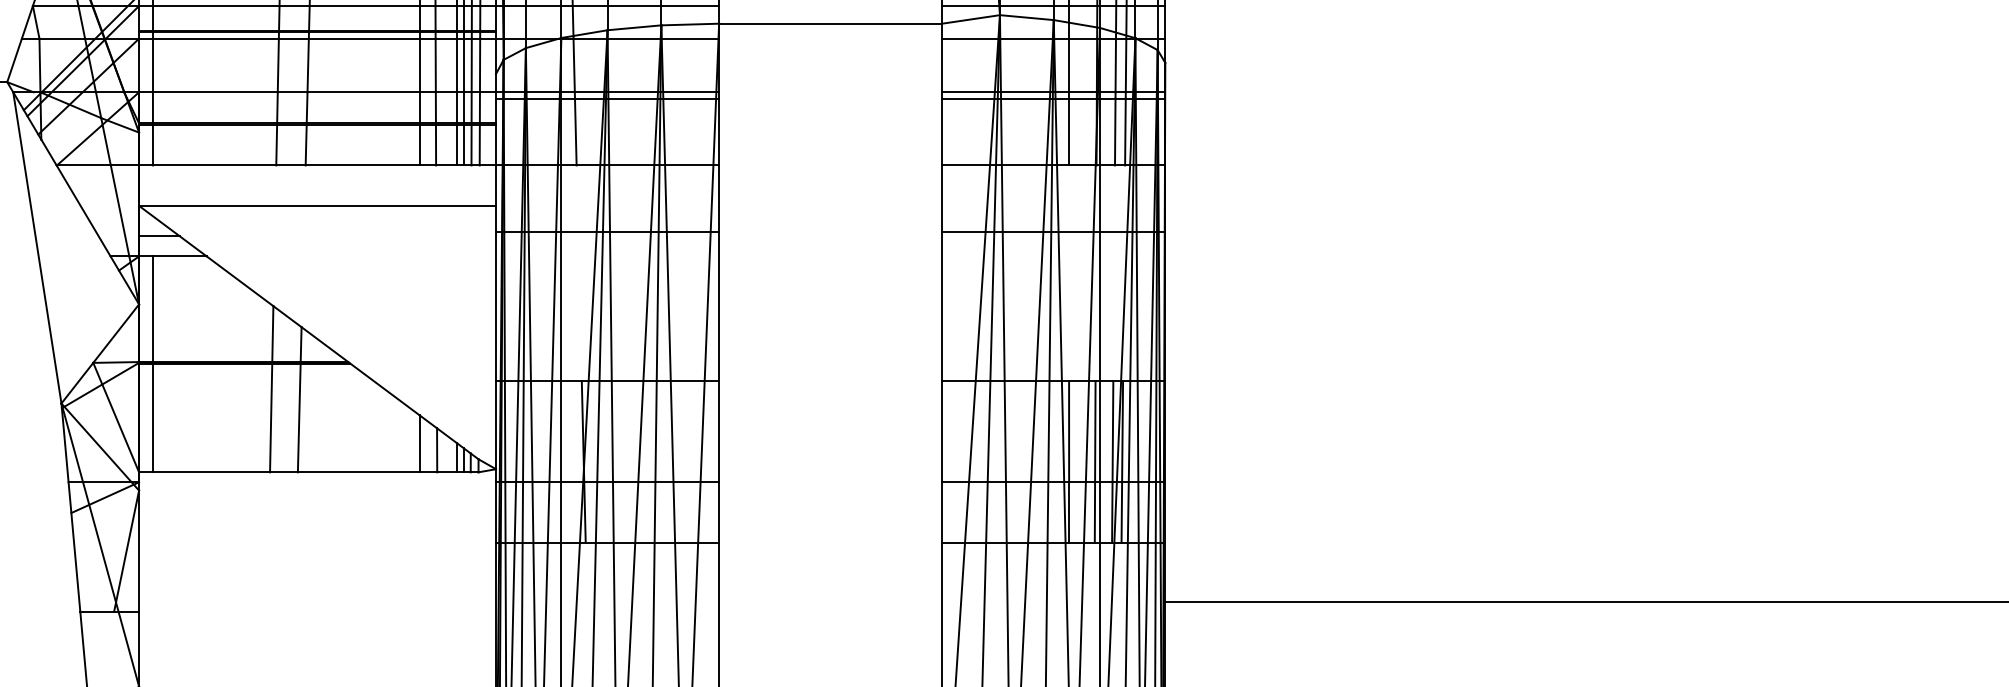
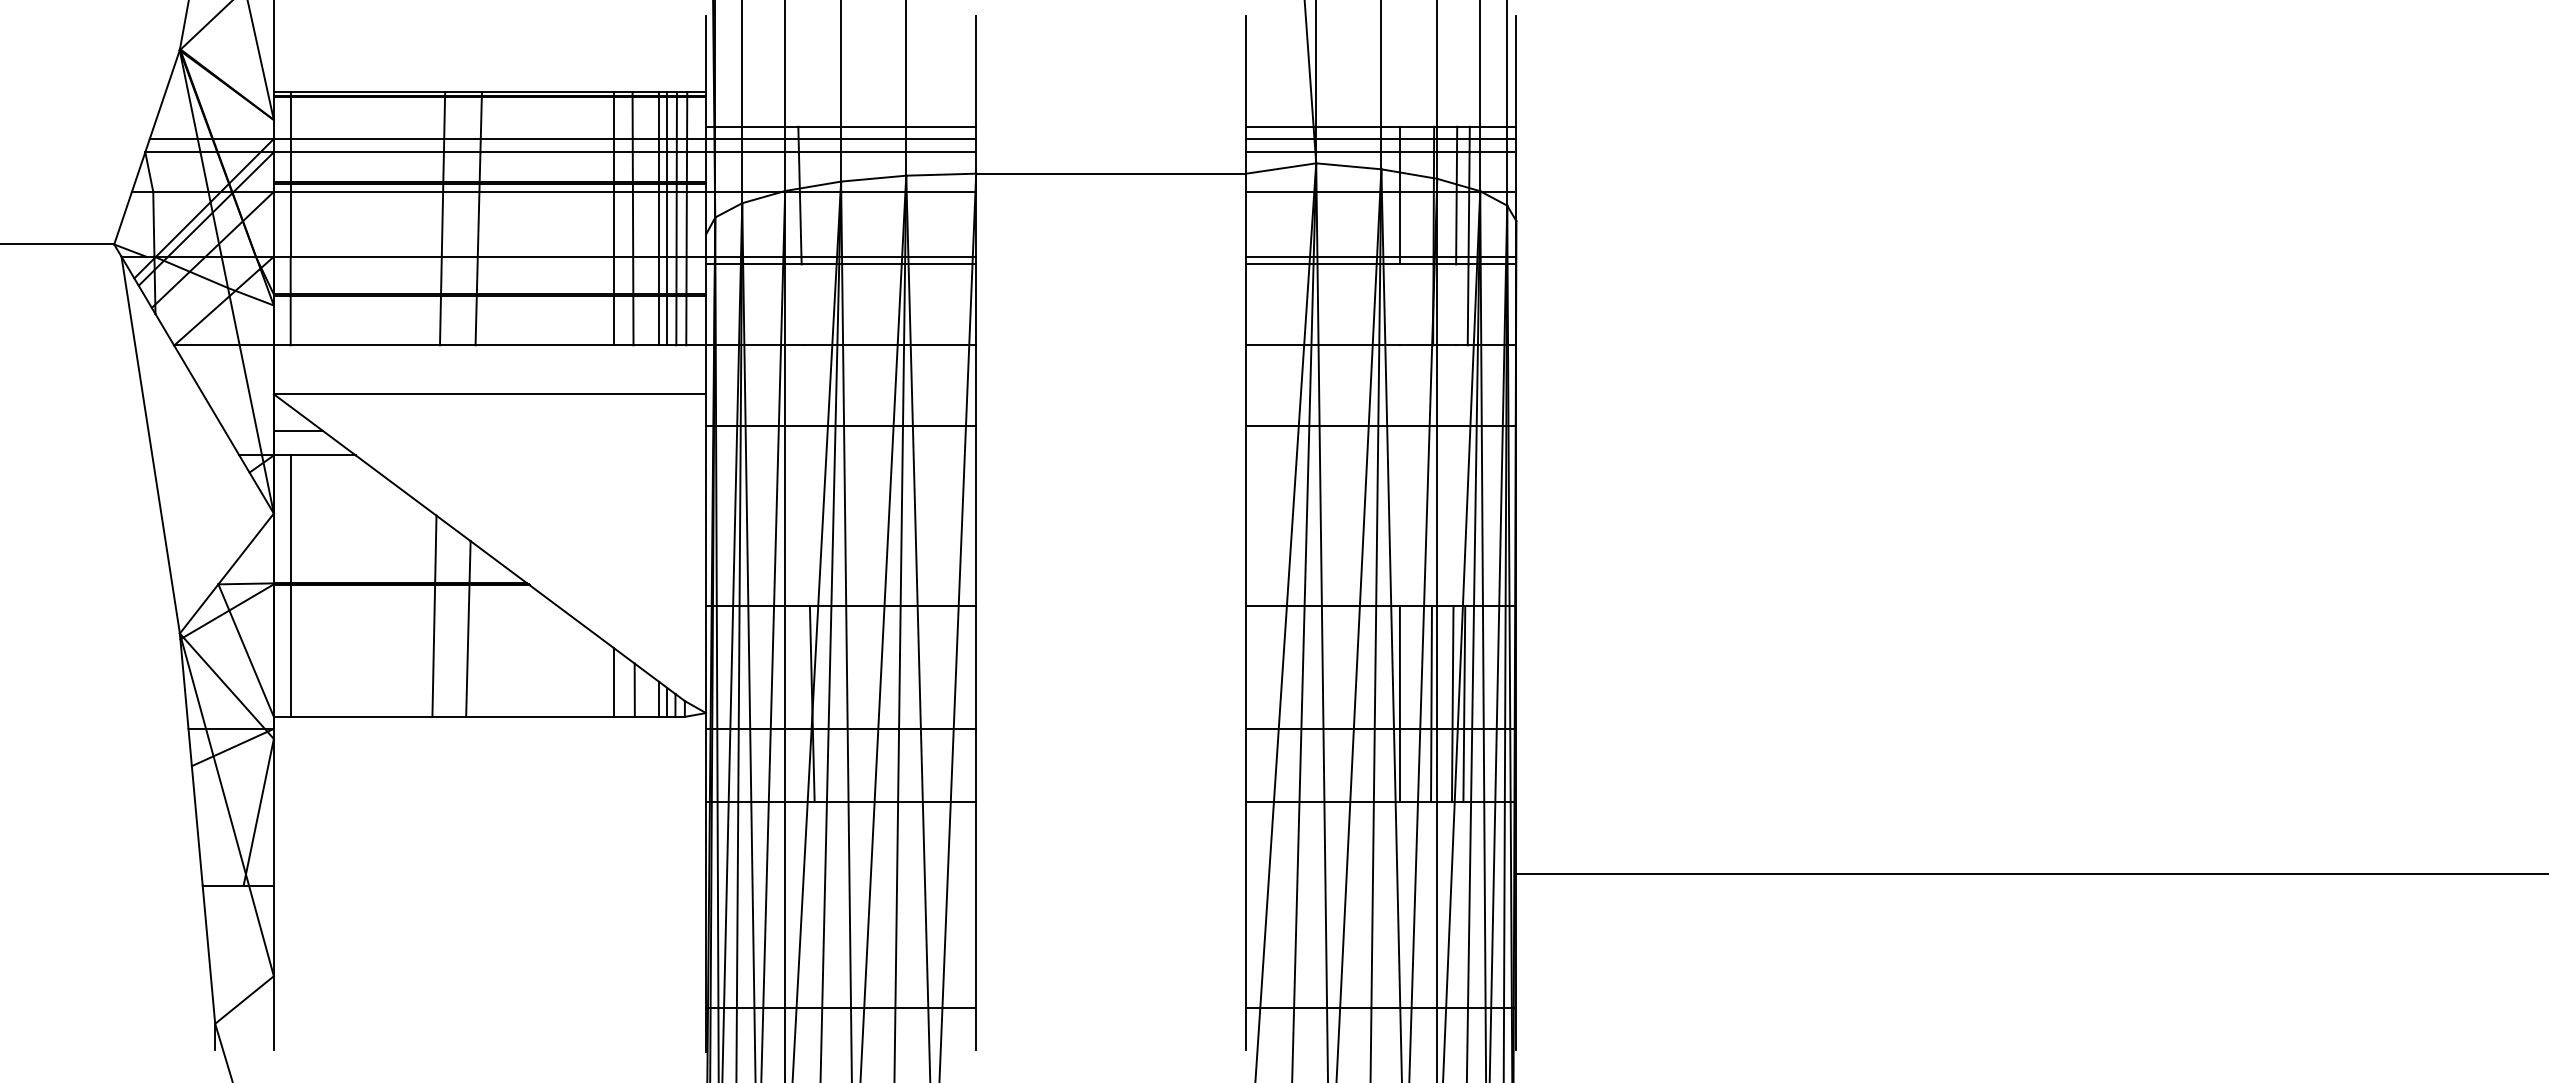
line: (575, 131) -> (802, 304), removed
line: (1068, 131) -> (1399, 304), removed
line: (1114, 131) -> (1455, 304), removed

